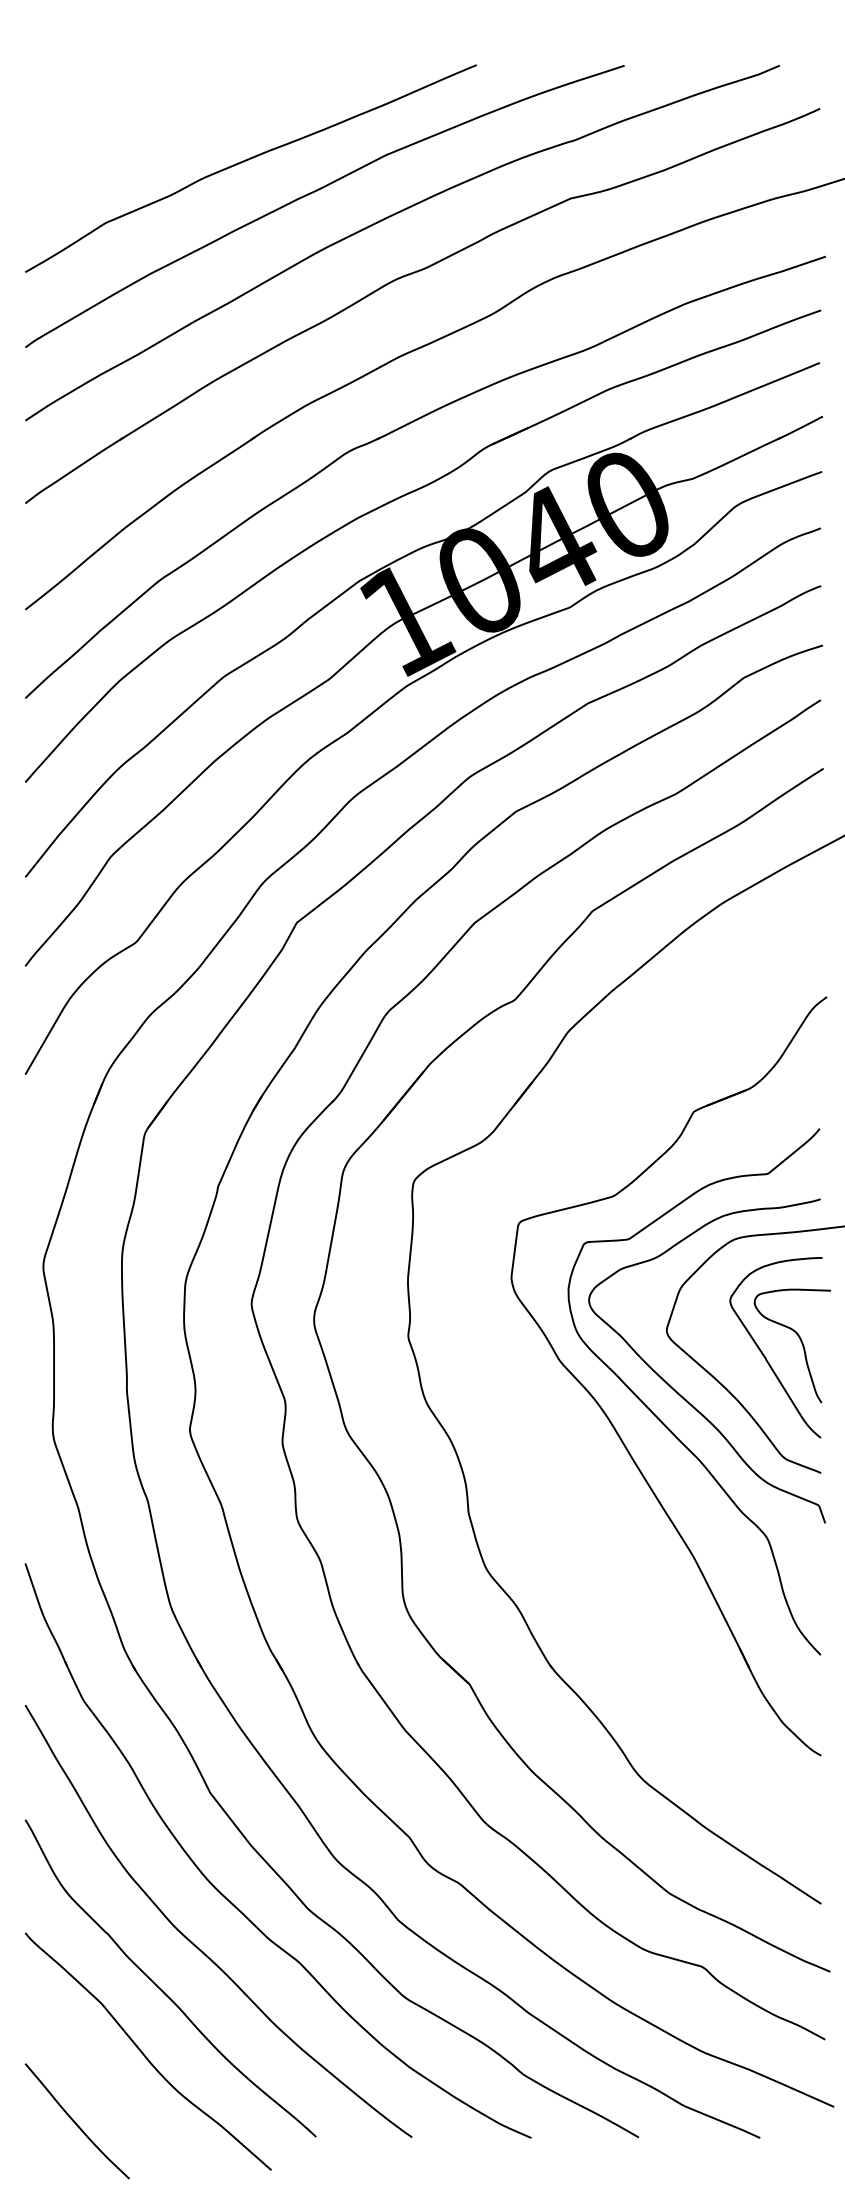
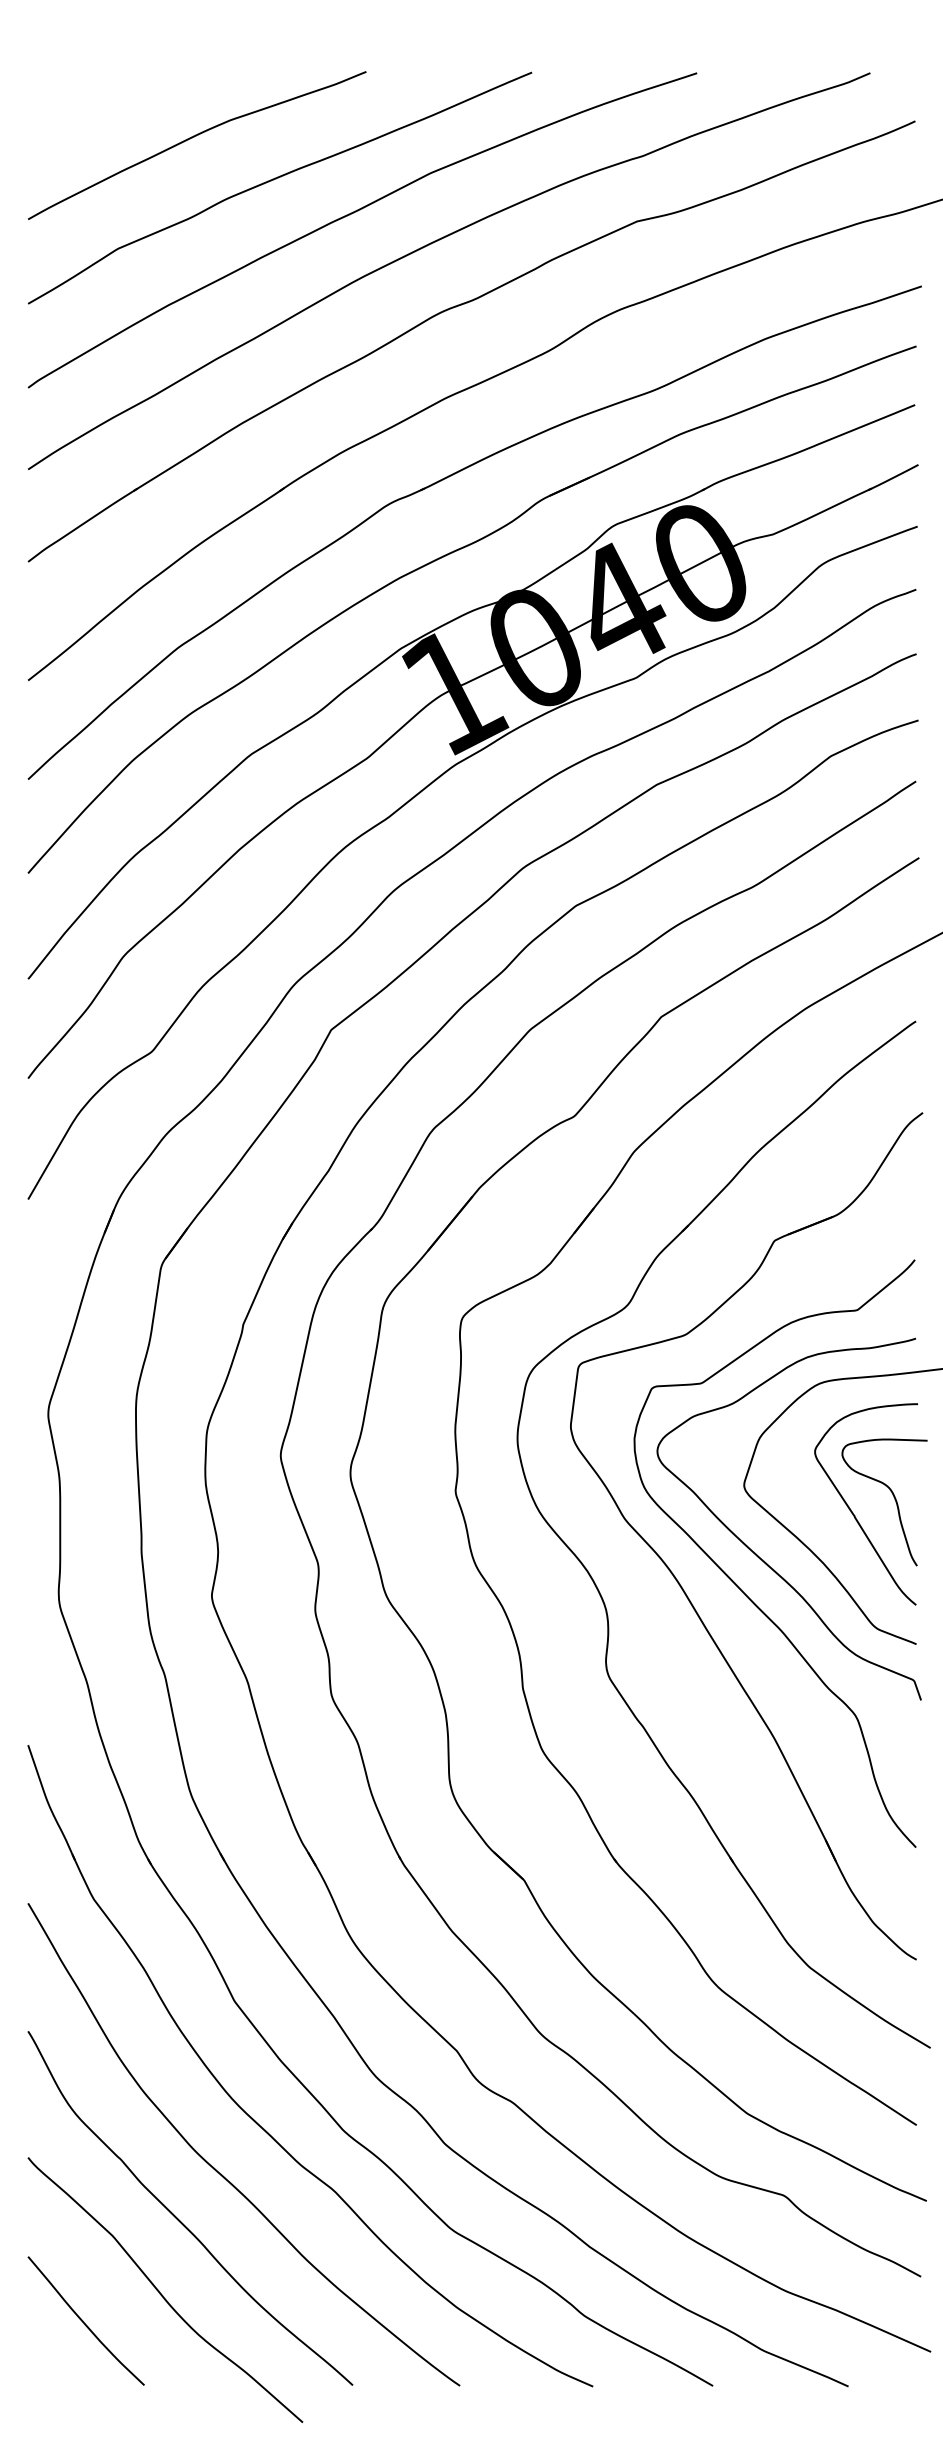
curve: (172, 124) -> (192, 138), added
part: (539, 1429) -> (602, 1595), added
curve: (75, 2121) -> (84, 2321), moved

